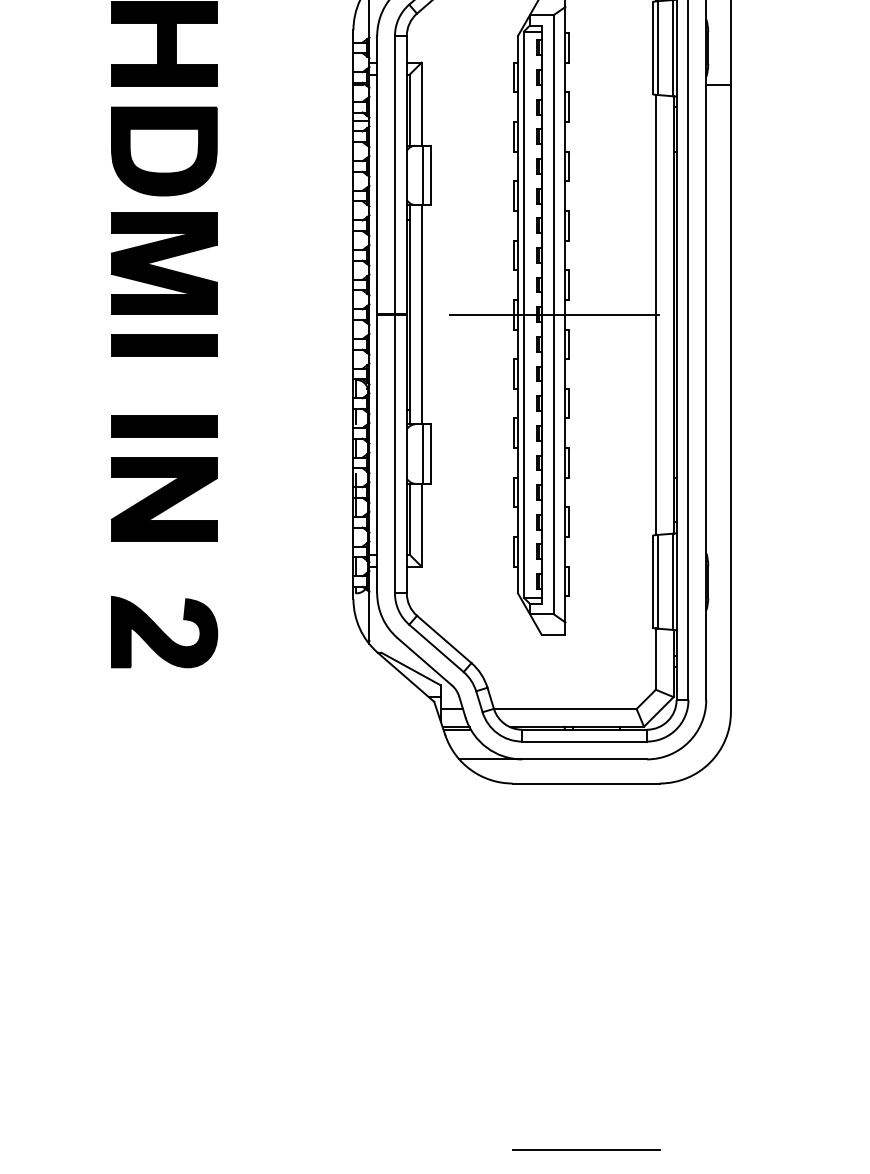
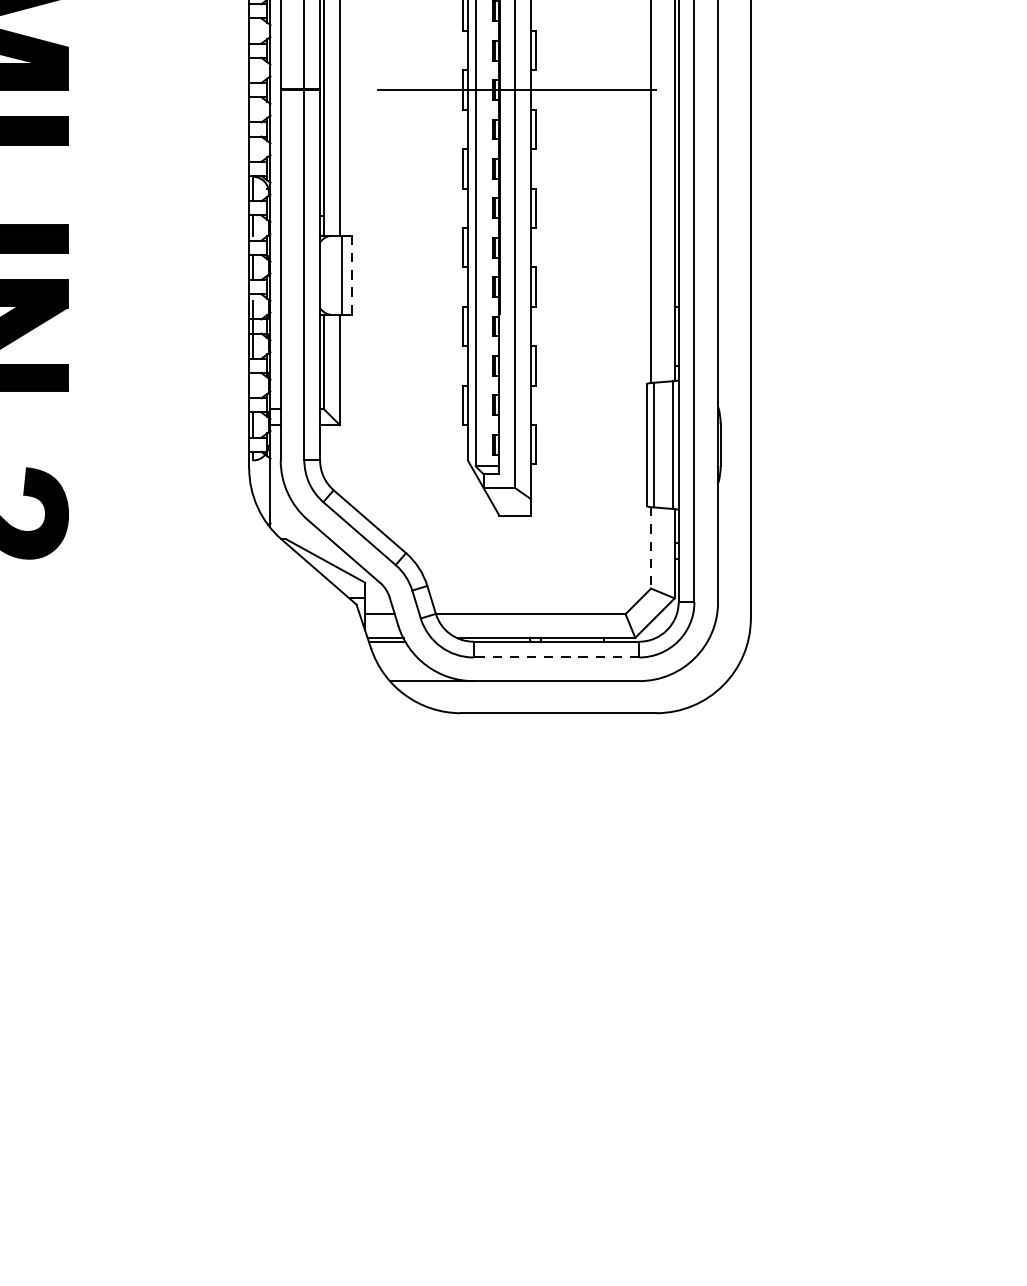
line: (430, 454) -> (351, 275), solid -> dashed
line: (655, 659) -> (650, 548), solid -> dashed
line: (584, 741) -> (556, 657), solid -> dashed
line: (585, 1150) -> (557, 1200), removed

